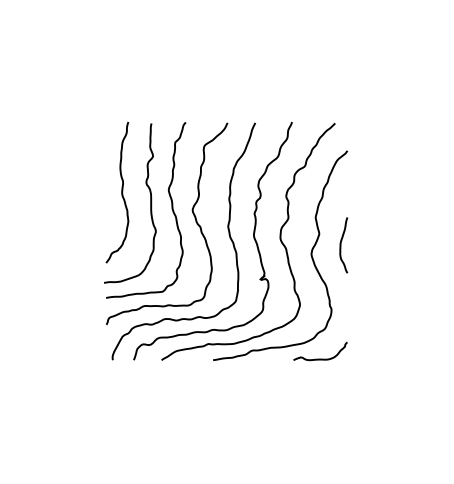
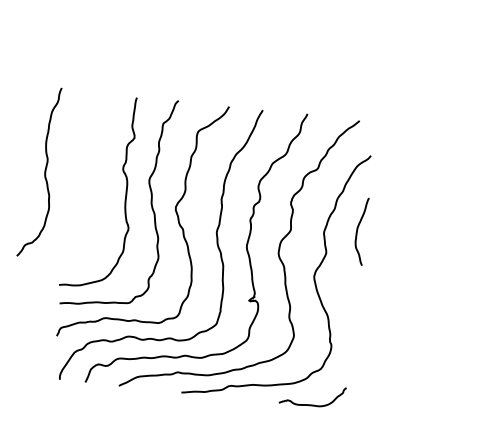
curve: (121, 192) -> (44, 172), moved
curve: (341, 245) -> (358, 231), moved

